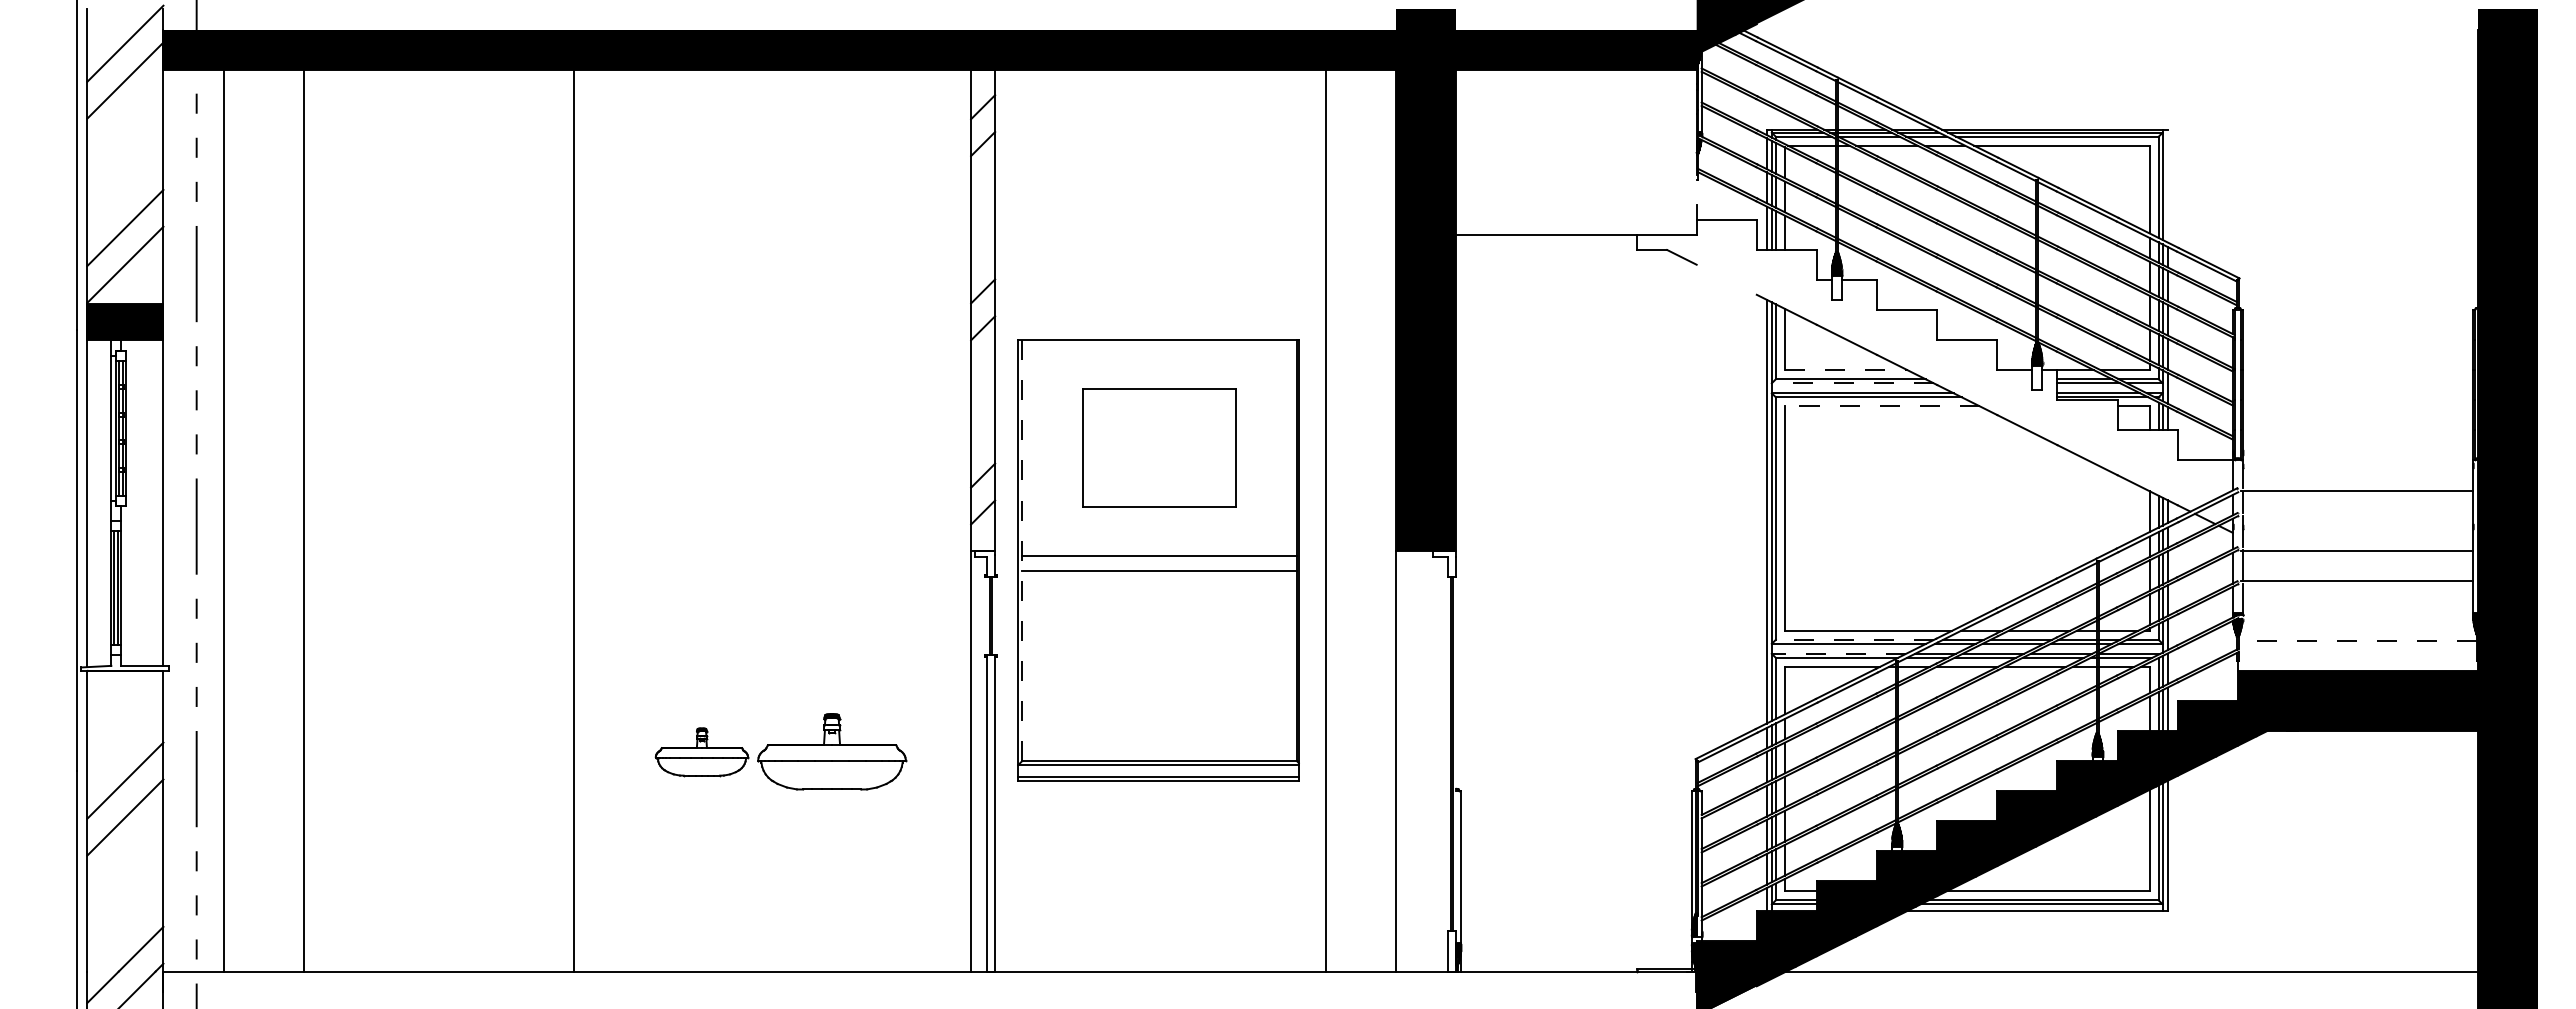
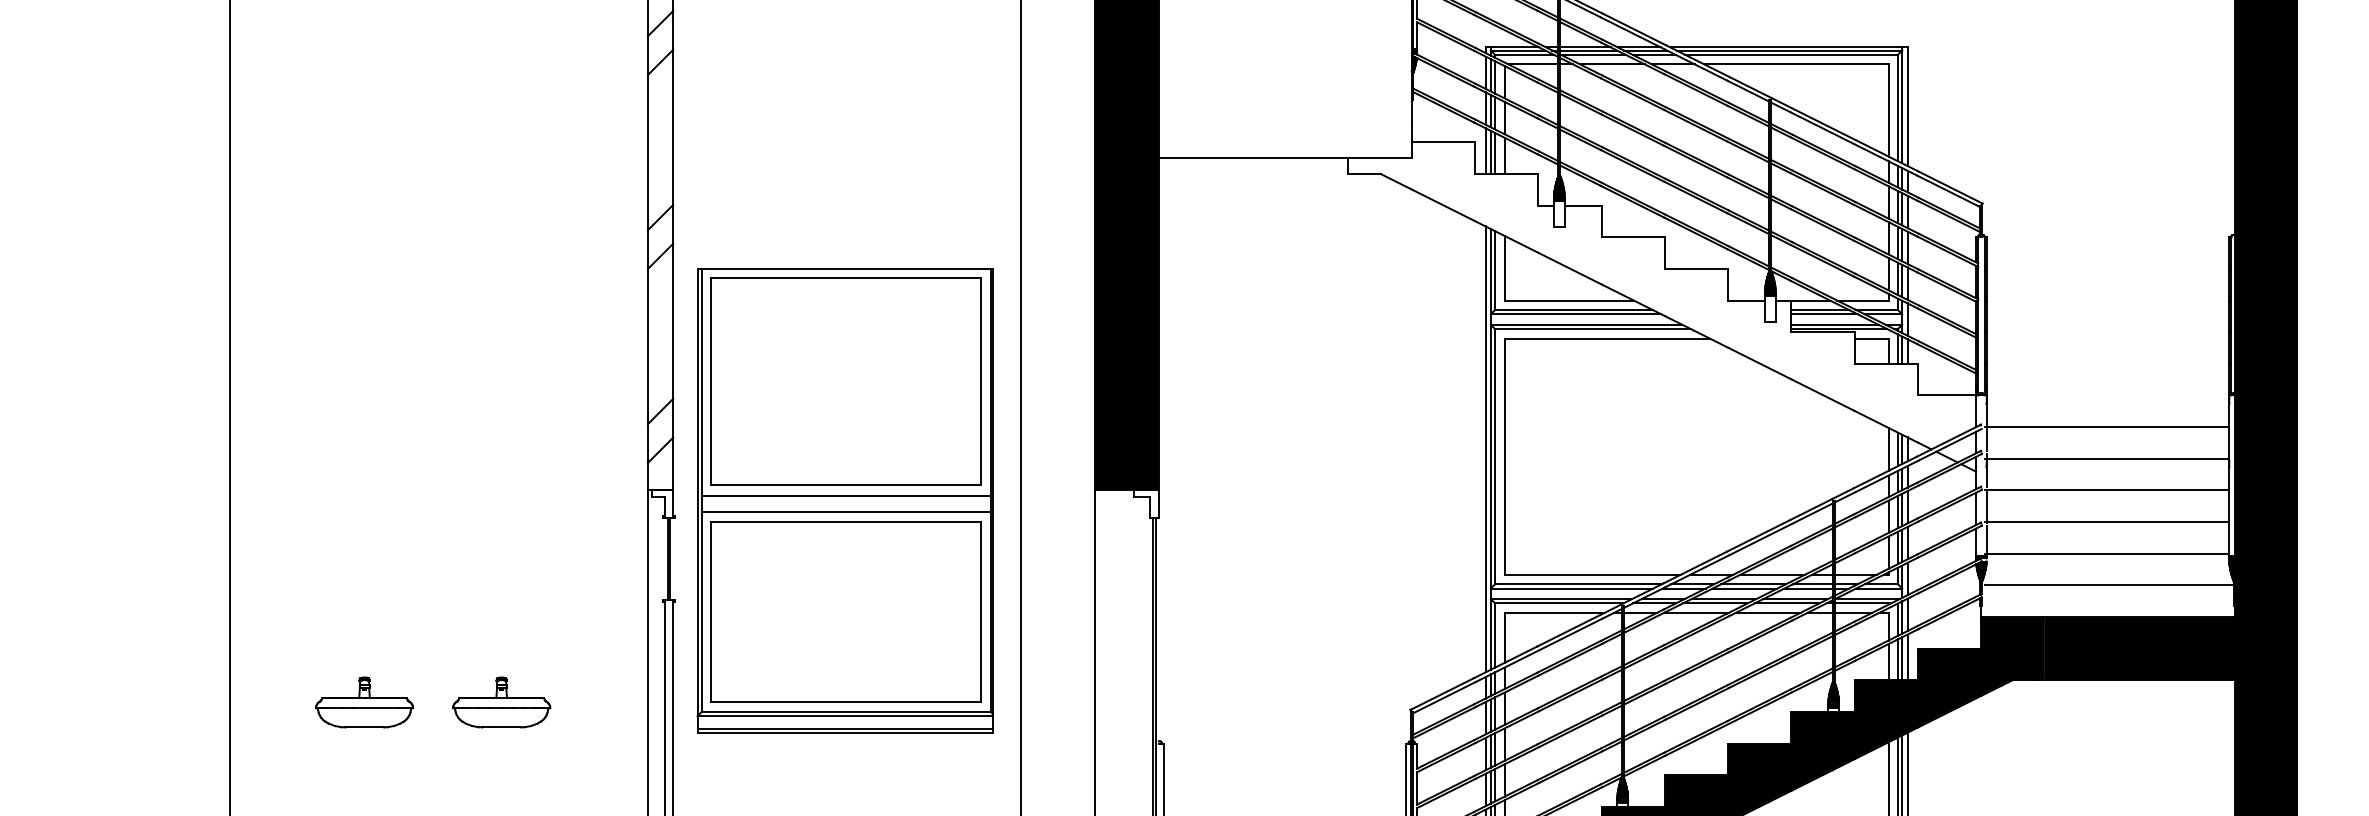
line: (2167, 185) -> (1907, 106), added
line: (1696, 189) -> (1411, 110), added
line: (1726, 279) -> (1443, 205), added
line: (1846, 370) -> (1569, 300), dashed -> solid
line: (1852, 383) -> (1575, 314), dashed -> solid
line: (1881, 406) -> (1606, 338), dashed -> solid
part: (1159, 447) -> (846, 381), size x1.67
line: (2356, 520) -> (2106, 458), added
line: (1022, 550) -> (702, 490), dashed -> solid
line: (2356, 610) -> (2106, 553), added
line: (1854, 639) -> (1577, 583), dashed -> solid
line: (2358, 640) -> (2108, 585), dashed -> solid
line: (1838, 653) -> (1561, 598), dashed -> solid
part: (1159, 666) -> (846, 612), added
part: (832, 752) -> (501, 702), size x0.62

